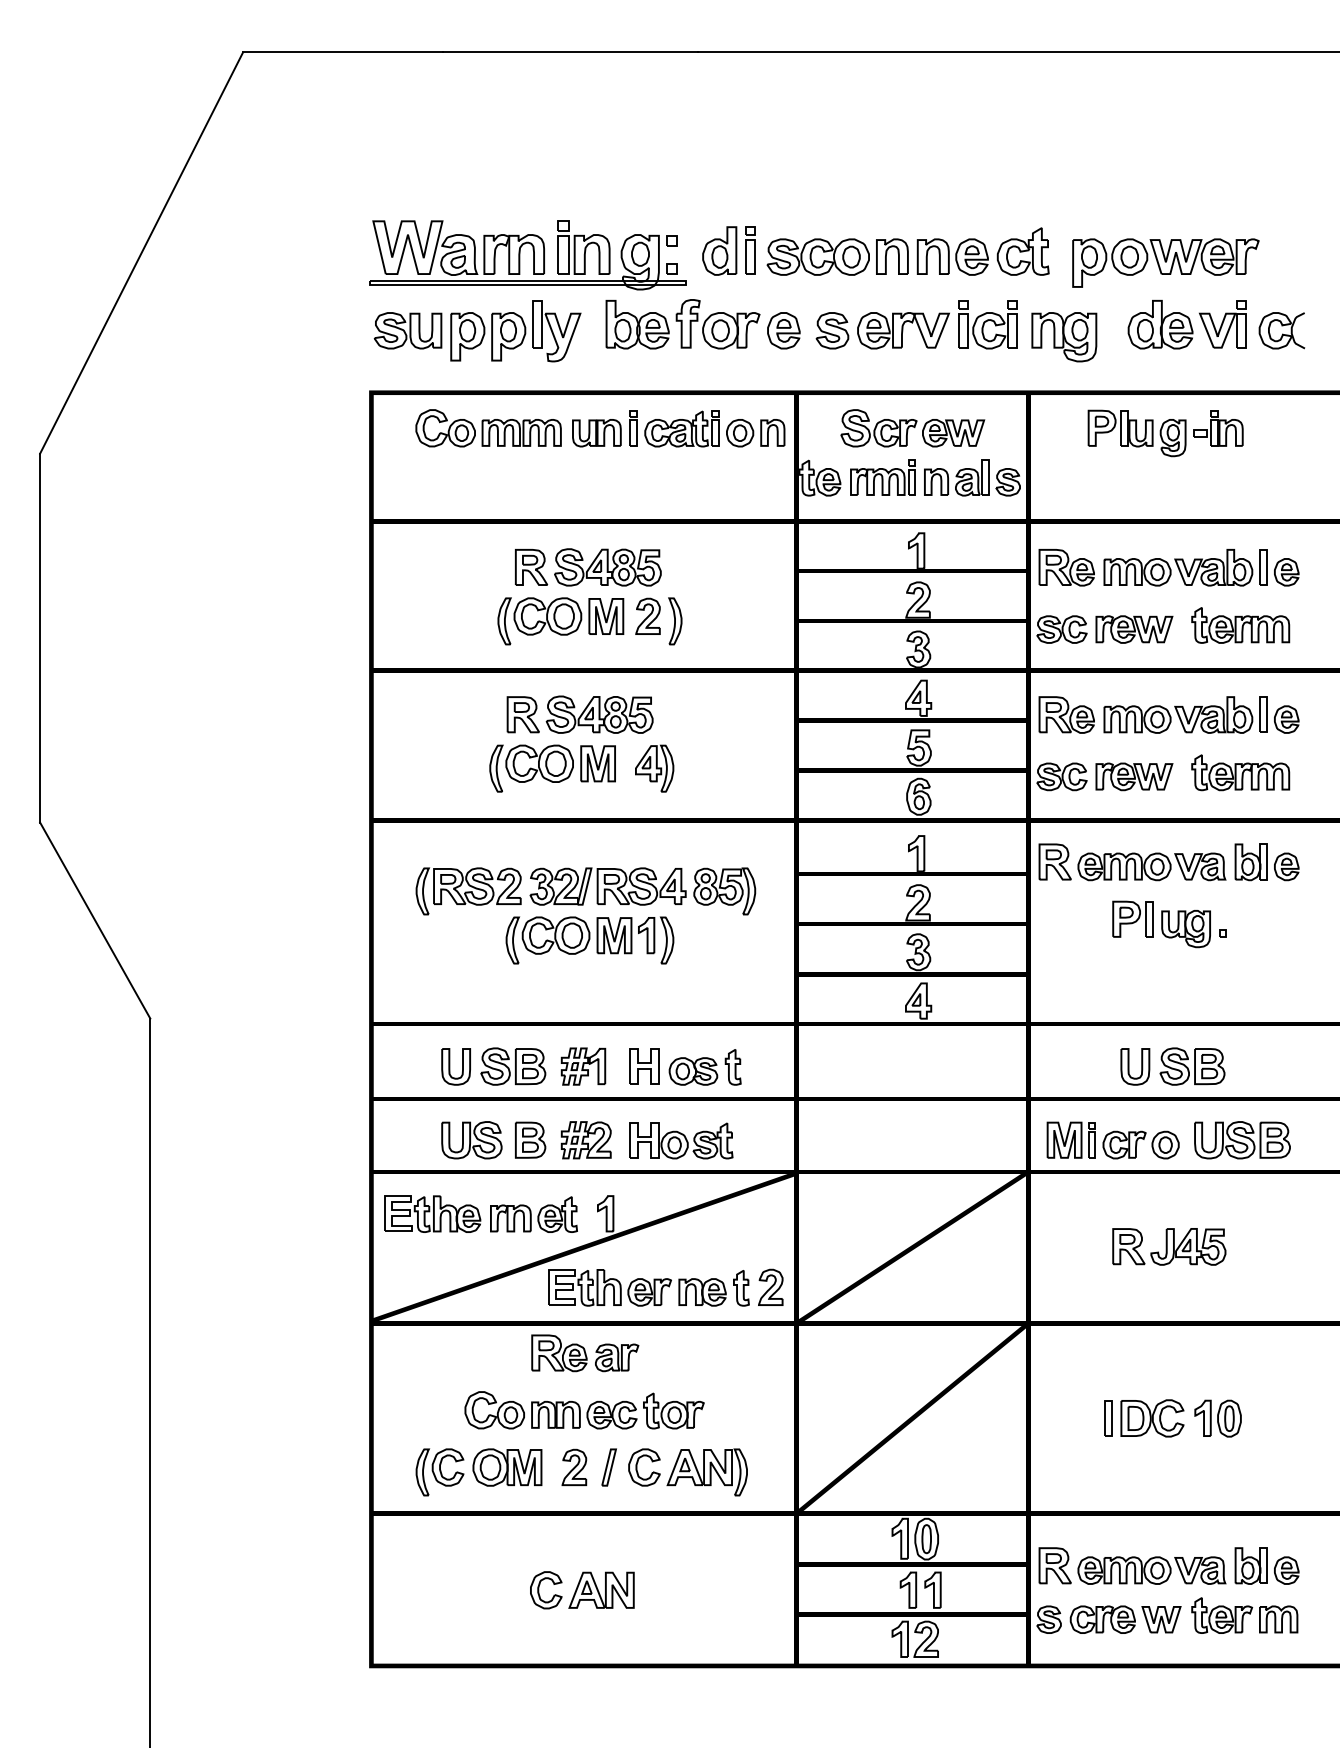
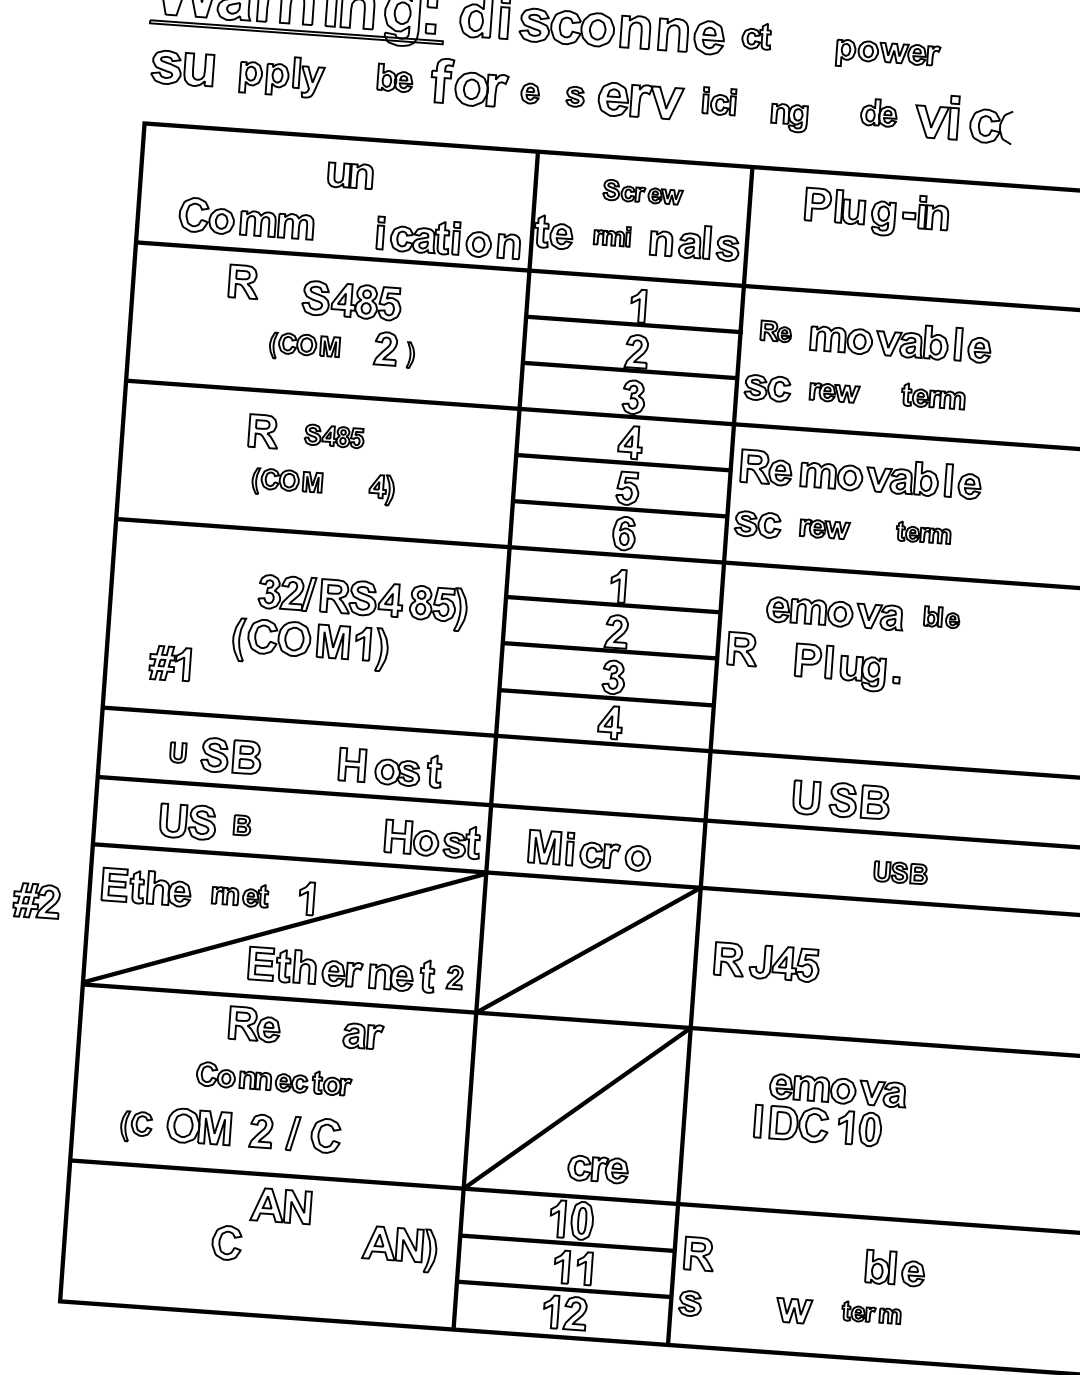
part: (1022, 251) -> (756, 35), size x0.6
part: (1165, 262) -> (887, 55), size x0.6
part: (637, 324) -> (395, 77), size x0.6
part: (987, 324) -> (719, 101), size x0.6
part: (1160, 324) -> (879, 112), size x0.6
part: (783, 330) -> (529, 93), size x0.6
part: (832, 330) -> (575, 96), size x0.6
part: (515, 331) -> (281, 76), size x0.7
part: (1064, 337) -> (789, 118), size x0.6
part: (488, 428) -> (246, 218), moved
part: (707, 428) -> (448, 238), moved
part: (912, 428) -> (642, 192), size x0.6
part: (882, 477) -> (611, 235), size x0.6
part: (531, 567) -> (243, 281), moved
part: (1066, 567) -> (775, 331), size x0.6
part: (560, 621) -> (304, 347), size x0.6
part: (675, 621) -> (410, 355), size x0.6
part: (1240, 625) -> (933, 396), size x0.7
part: (1134, 629) -> (834, 393), size x0.7
part: (599, 714) -> (334, 436), size x0.6
part: (552, 768) -> (287, 483), size x0.6
part: (654, 768) -> (381, 489), size x0.7
part: (1240, 772) -> (923, 532), size x0.6
part: (1134, 776) -> (825, 529), size x0.7
part: (1054, 861) -> (742, 648), moved
part: (1266, 862) -> (941, 617), size x0.6
part: (468, 891) -> (201, 591), removed
part: (455, 1066) -> (177, 752), size x0.6
part: (583, 1066) -> (170, 663), moved
part: (530, 1139) -> (242, 824), size x0.6
part: (585, 1140) -> (35, 901), moved
part: (681, 1140) -> (432, 839), moved
part: (1112, 1140) -> (589, 850), moved
part: (1242, 1140) -> (900, 873), size x0.6
part: (533, 1214) -> (239, 894), size x0.7
part: (1169, 1246) -> (767, 961), moved
part: (770, 1286) -> (454, 976), size x0.7
part: (617, 1357) -> (363, 1036), moved
part: (584, 1410) -> (274, 1079), size x0.7
part: (439, 1472) -> (135, 1126), size x0.7
part: (706, 1472) -> (398, 1248), moved
part: (1151, 1570) -> (837, 1090), moved
part: (601, 1589) -> (280, 1205), moved
part: (1244, 1615) -> (871, 1312), size x0.6
part: (1102, 1619) -> (597, 1169), moved

